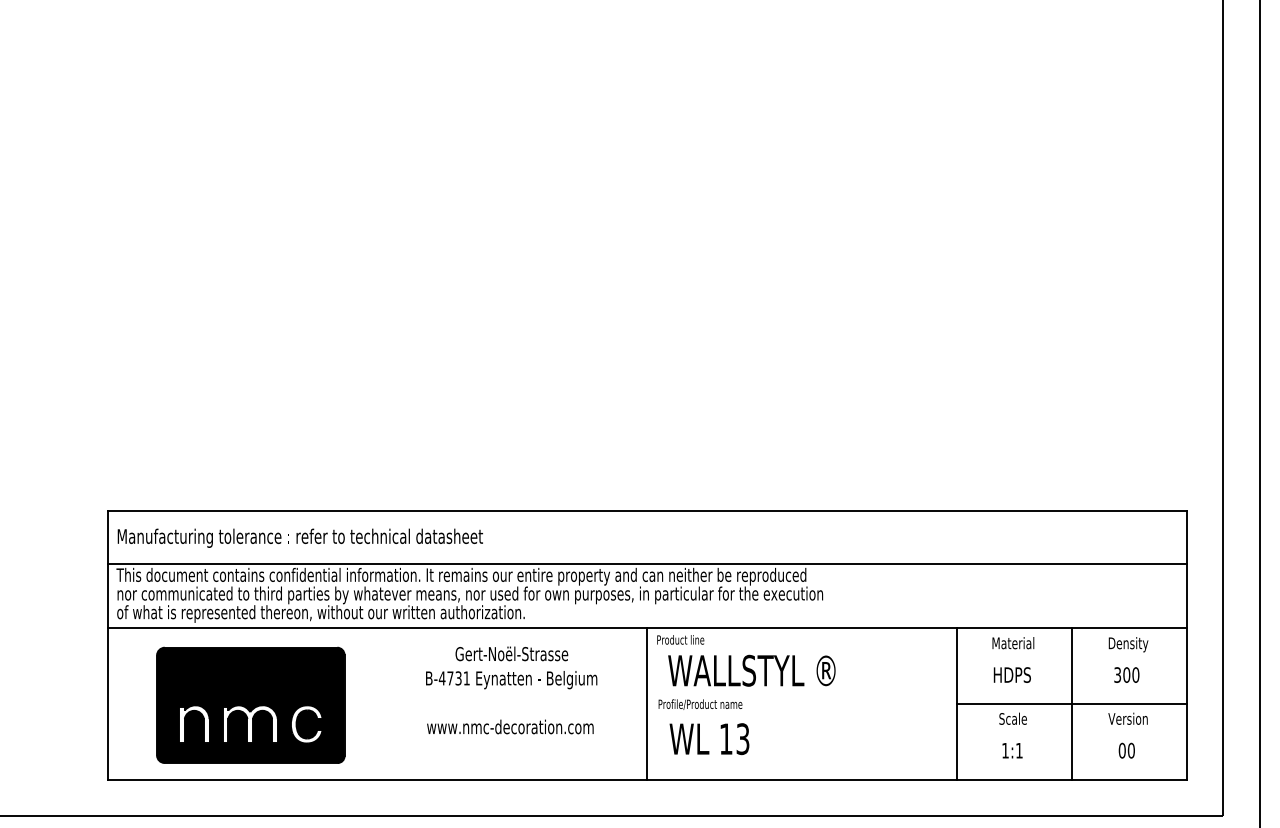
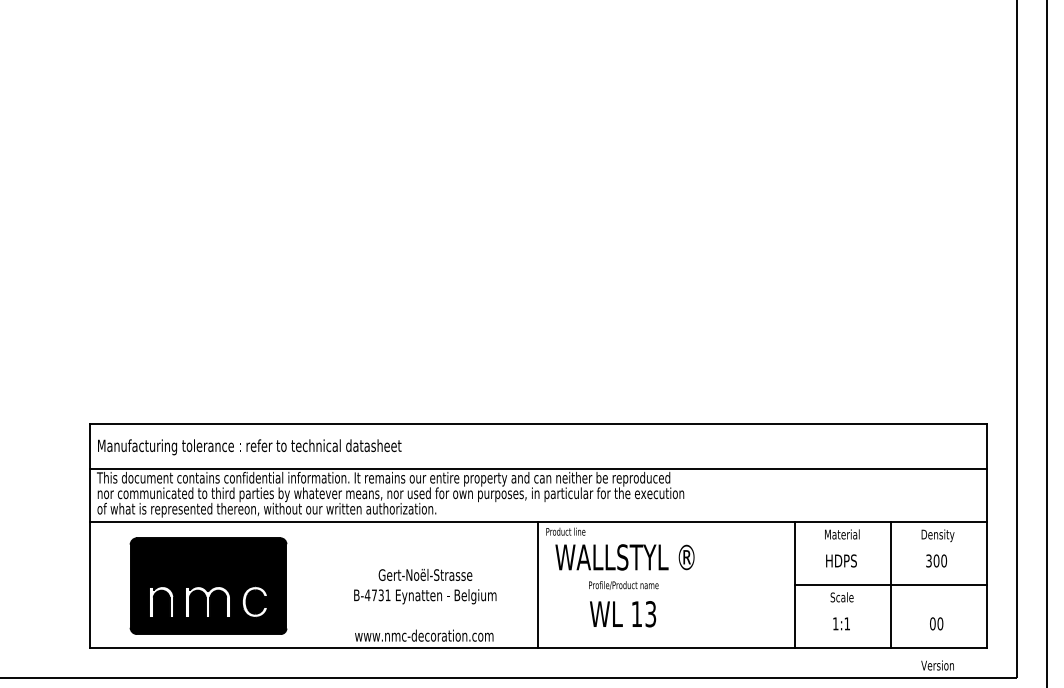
text: (511, 690) -> (425, 605), moved
text: (700, 704) -> (623, 585), moved
text: (1127, 718) -> (937, 665), moved
text: (709, 739) -> (623, 614), moved

